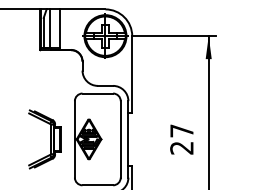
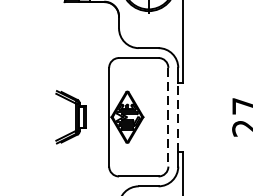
part: (44, 139) -> (69, 117), size x0.7
line: (120, 139) -> (168, 117), solid -> dashed
line: (128, 139) -> (178, 117), solid -> dashed

